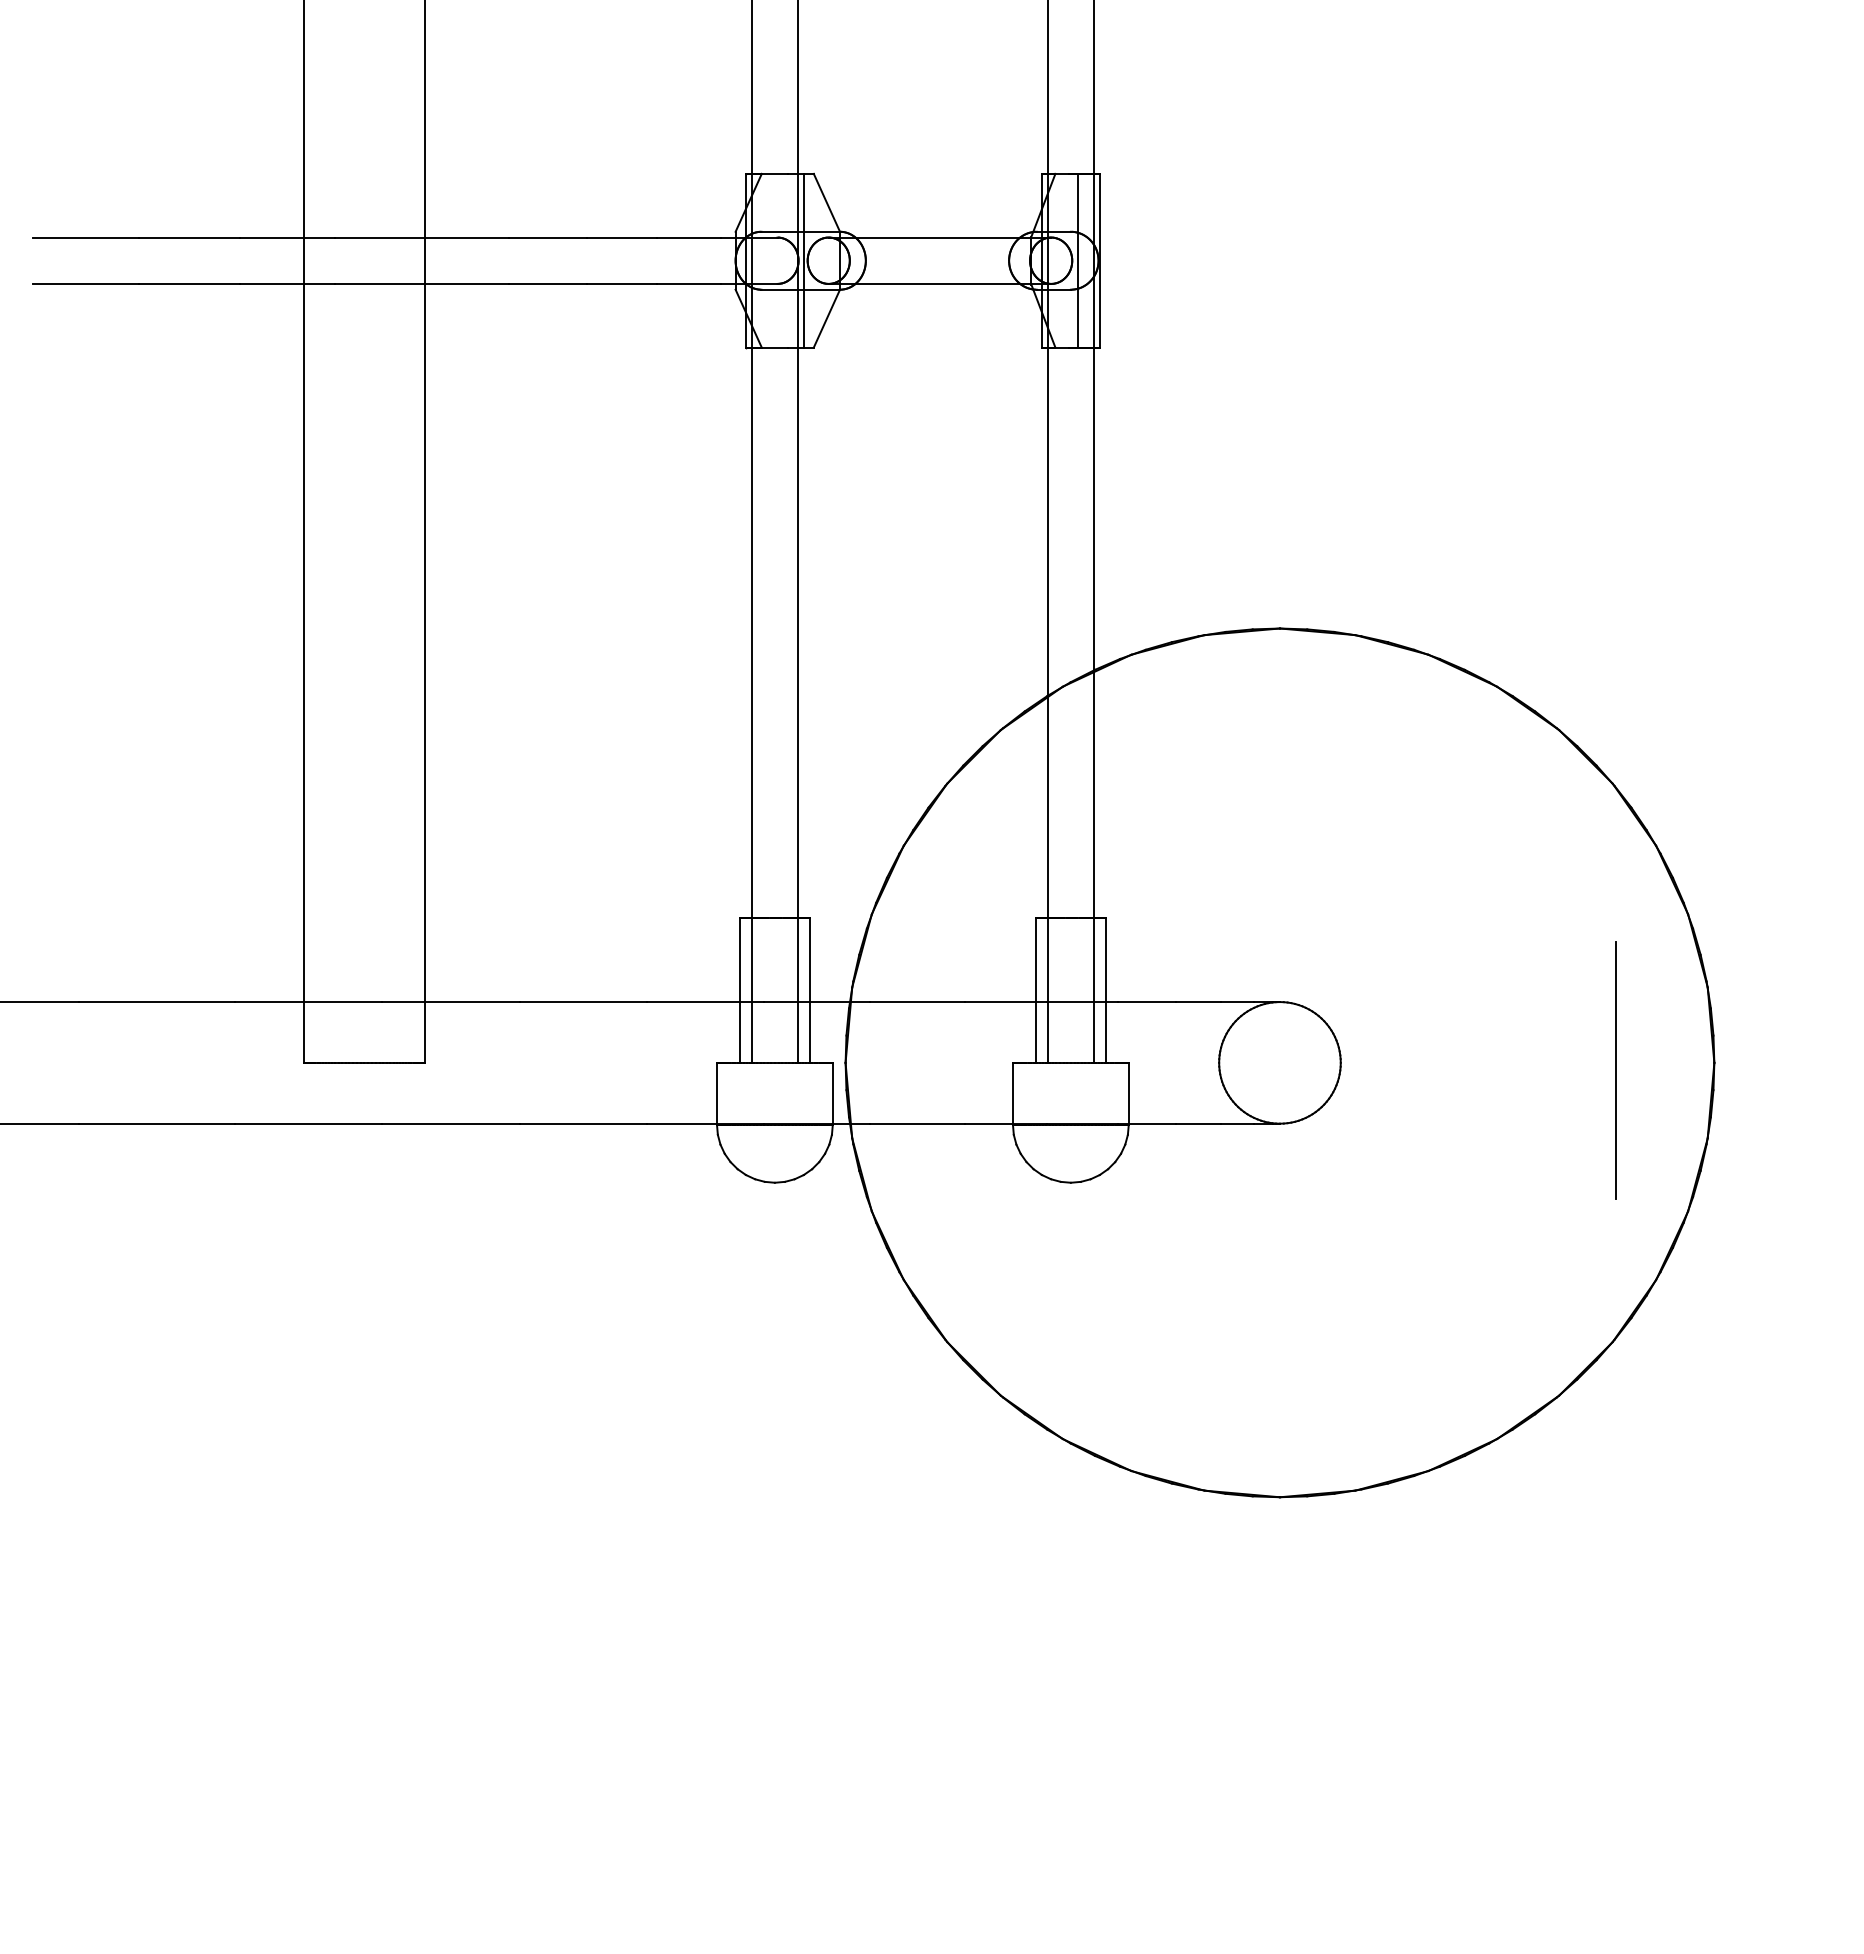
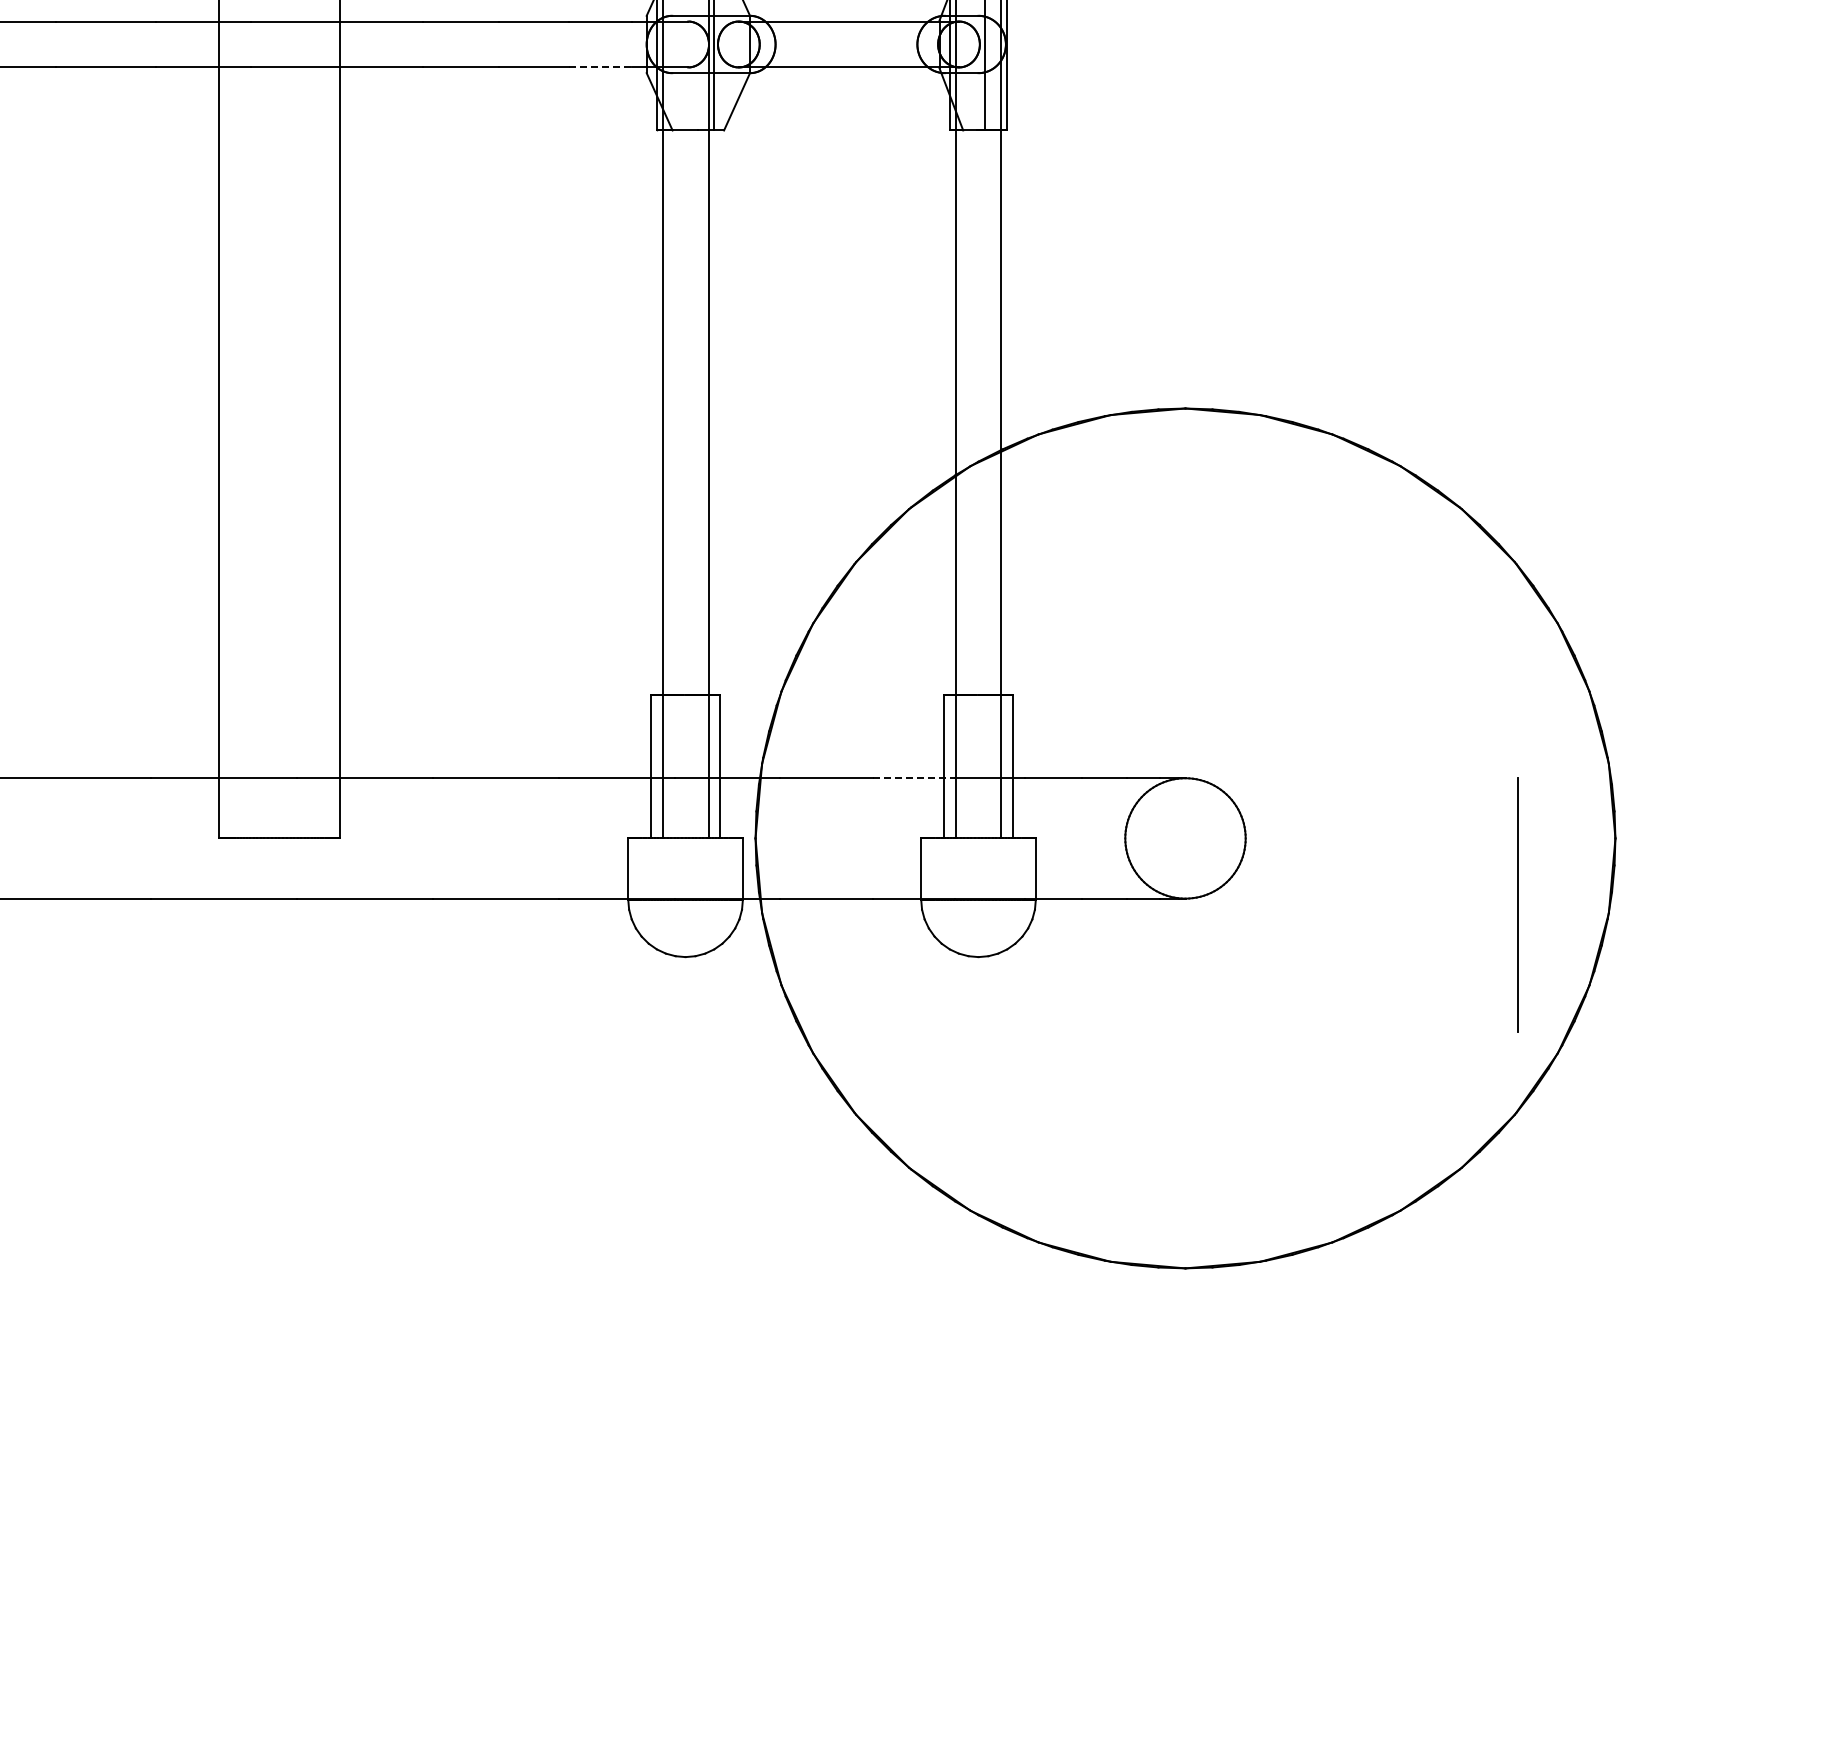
line: (689, 283) -> (601, 67), solid -> dashed
line: (1006, 1002) -> (914, 778), solid -> dashed
line: (1615, 1070) -> (1517, 904), moved

